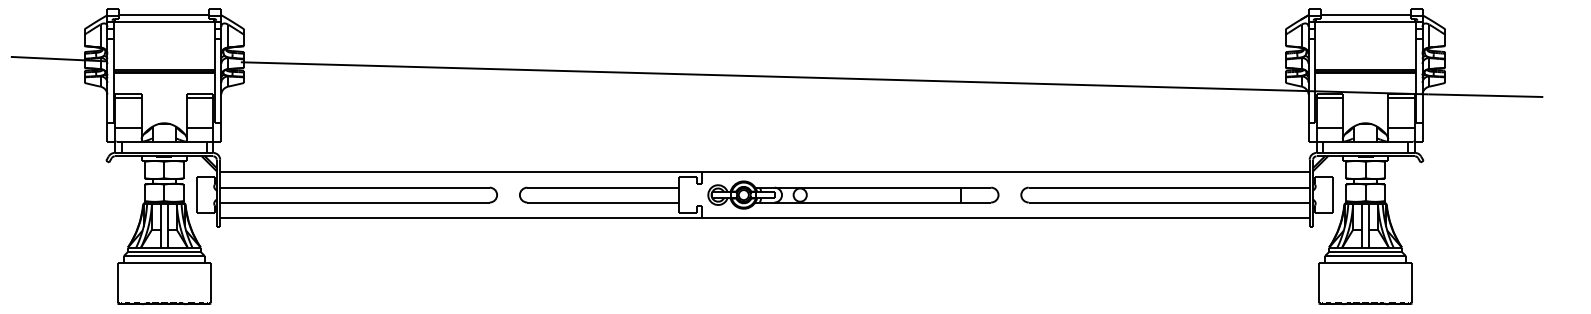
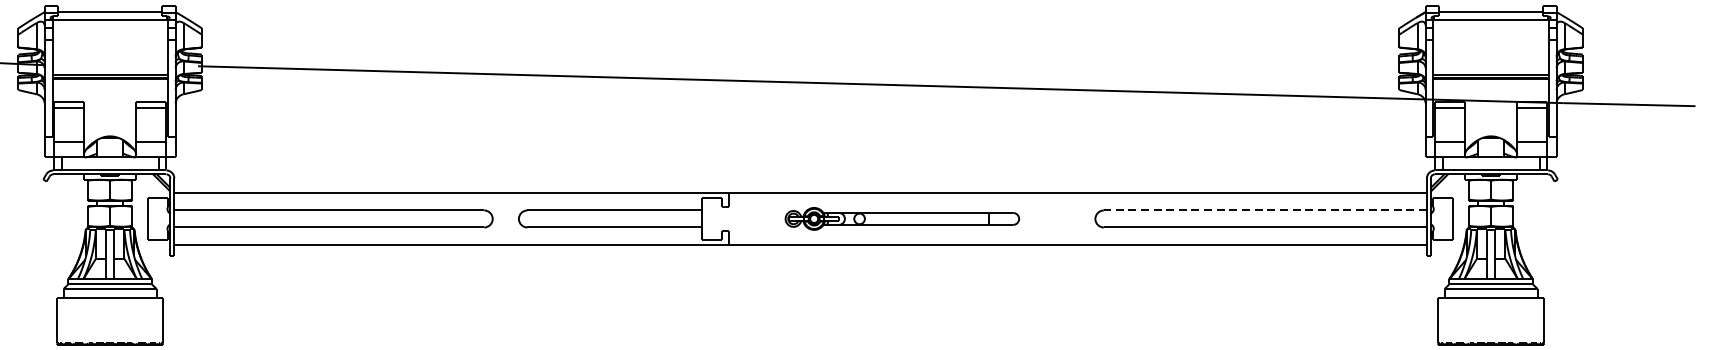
line: (1169, 187) -> (1265, 210), solid -> dashed
part: (853, 194) -> (902, 218), size x0.7

